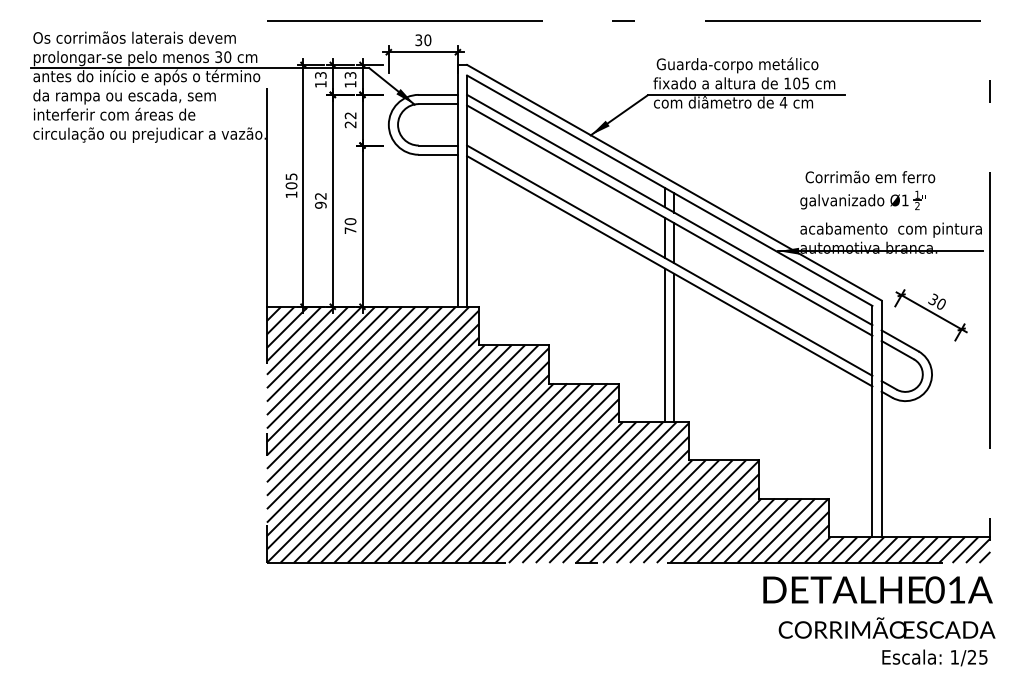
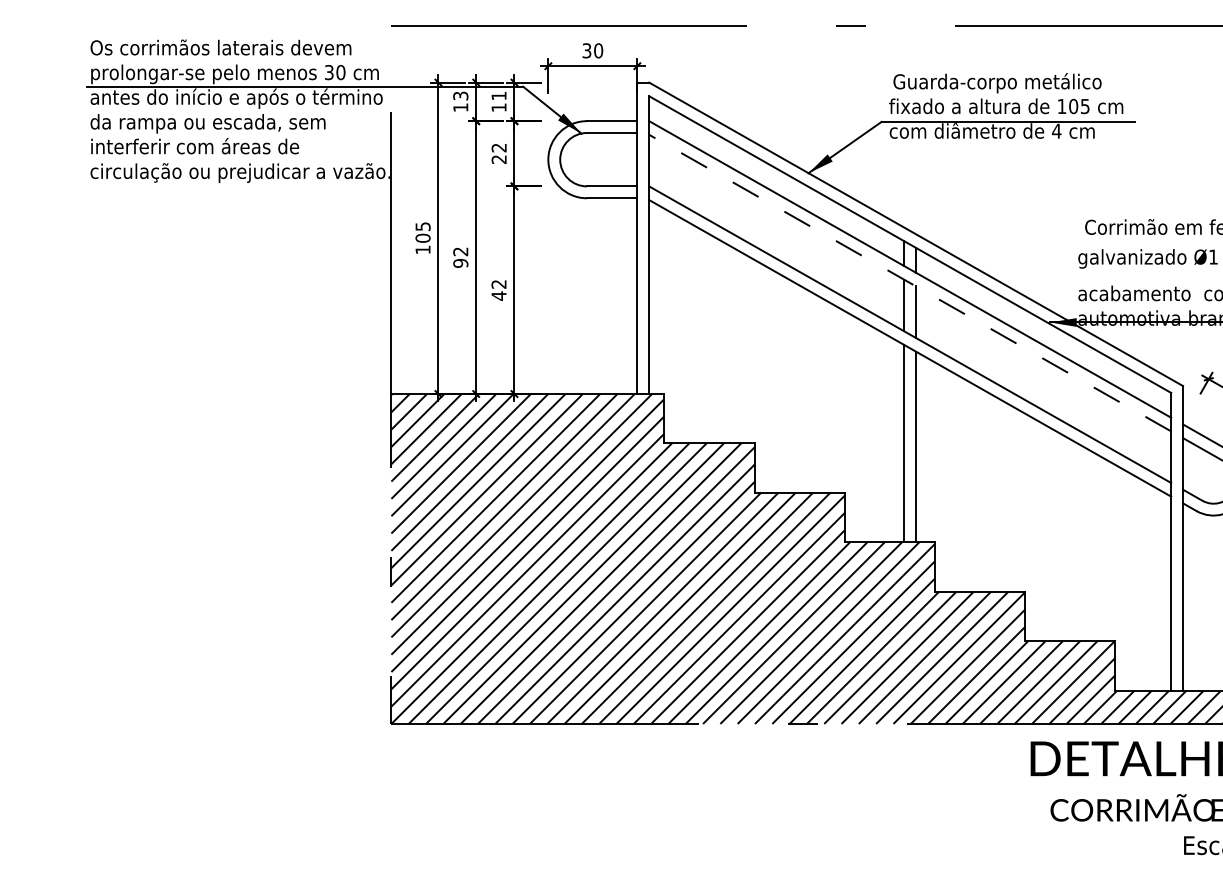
text: (350, 75) -> (498, 96), 13 -> 11
line: (669, 220) -> (909, 282), solid -> dashed
text: (350, 226) -> (498, 290), 70 -> 42

